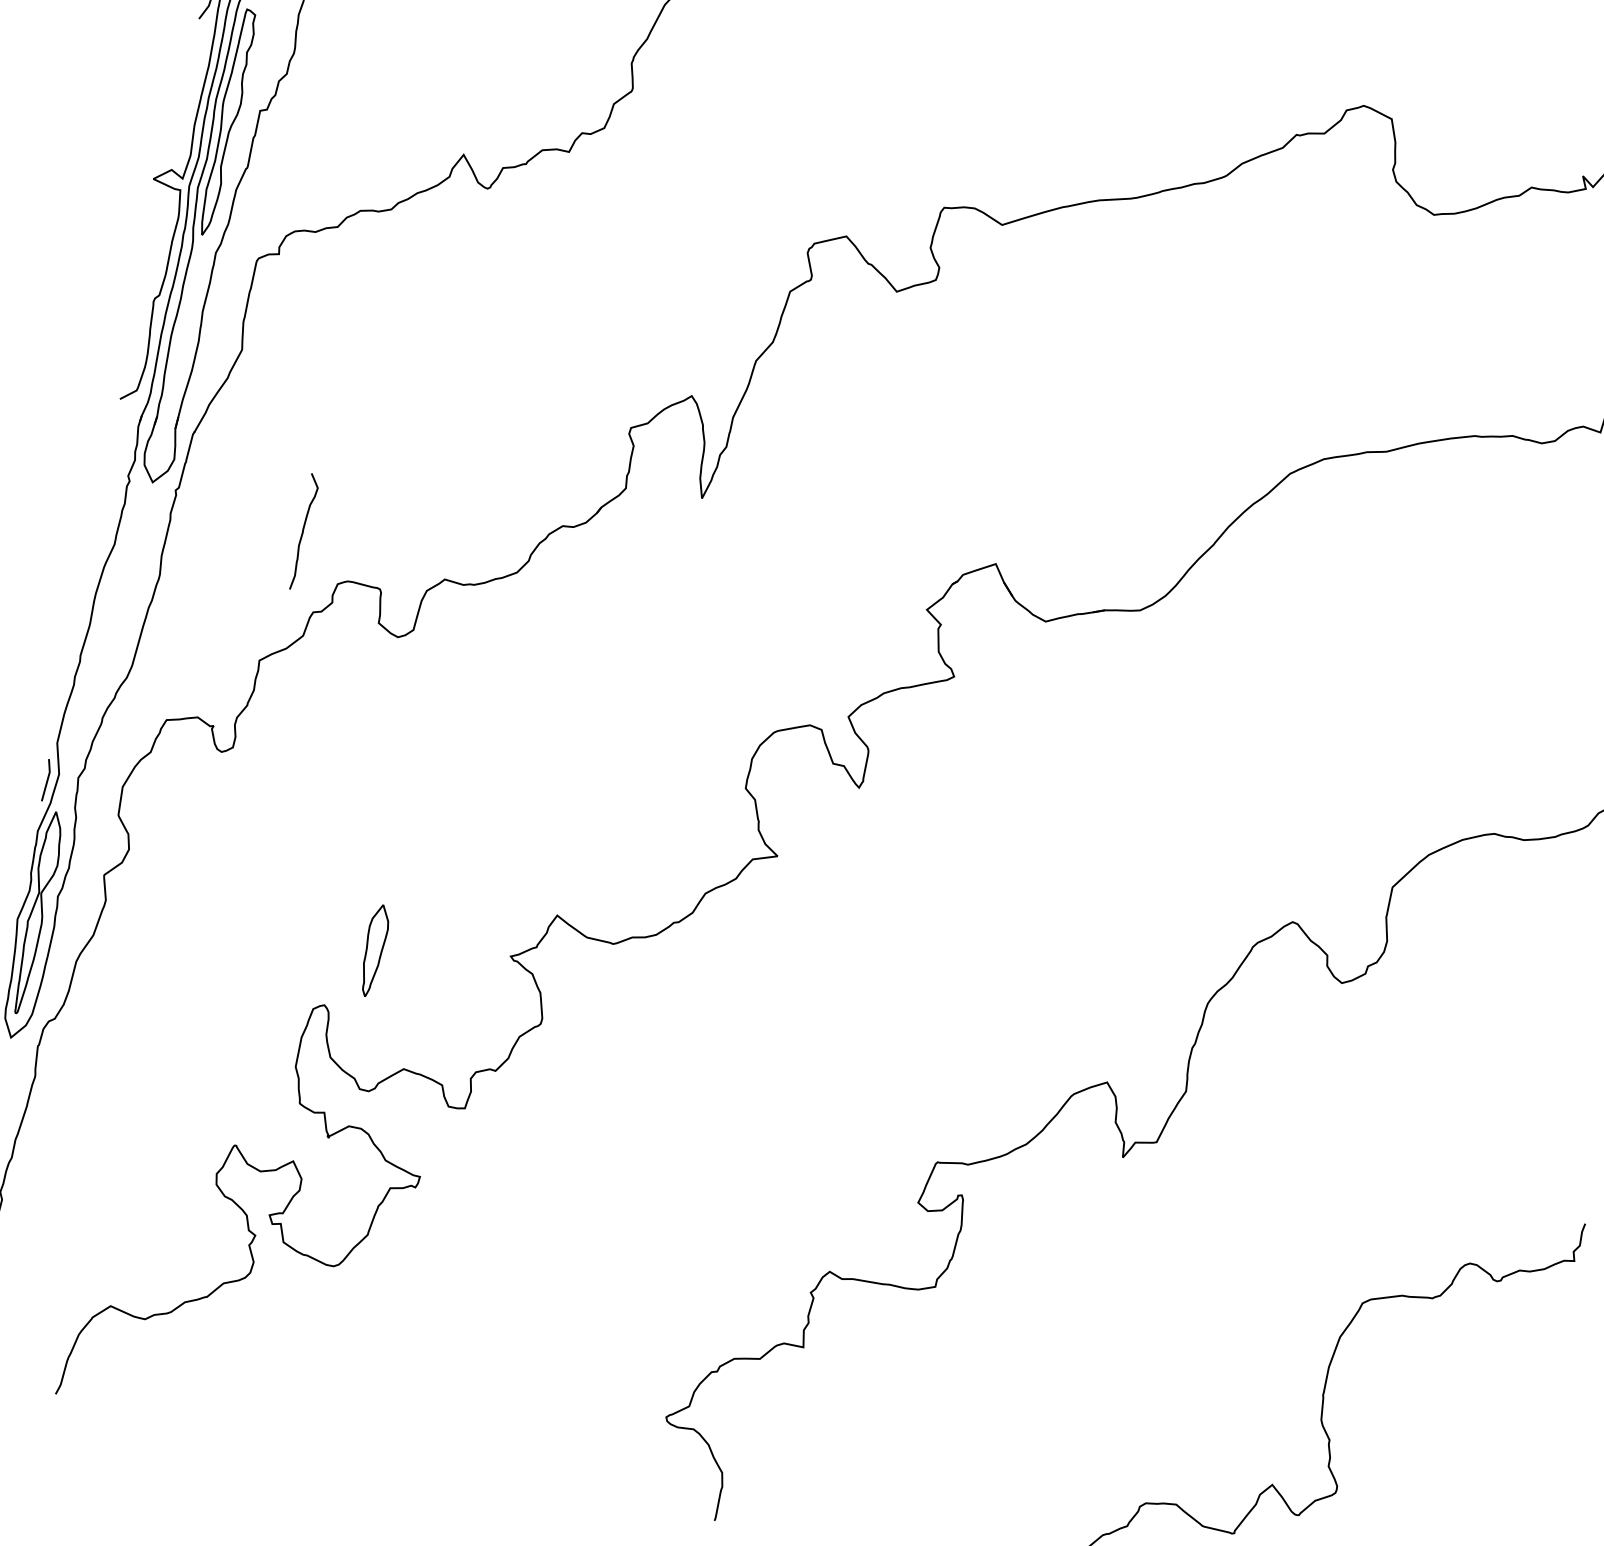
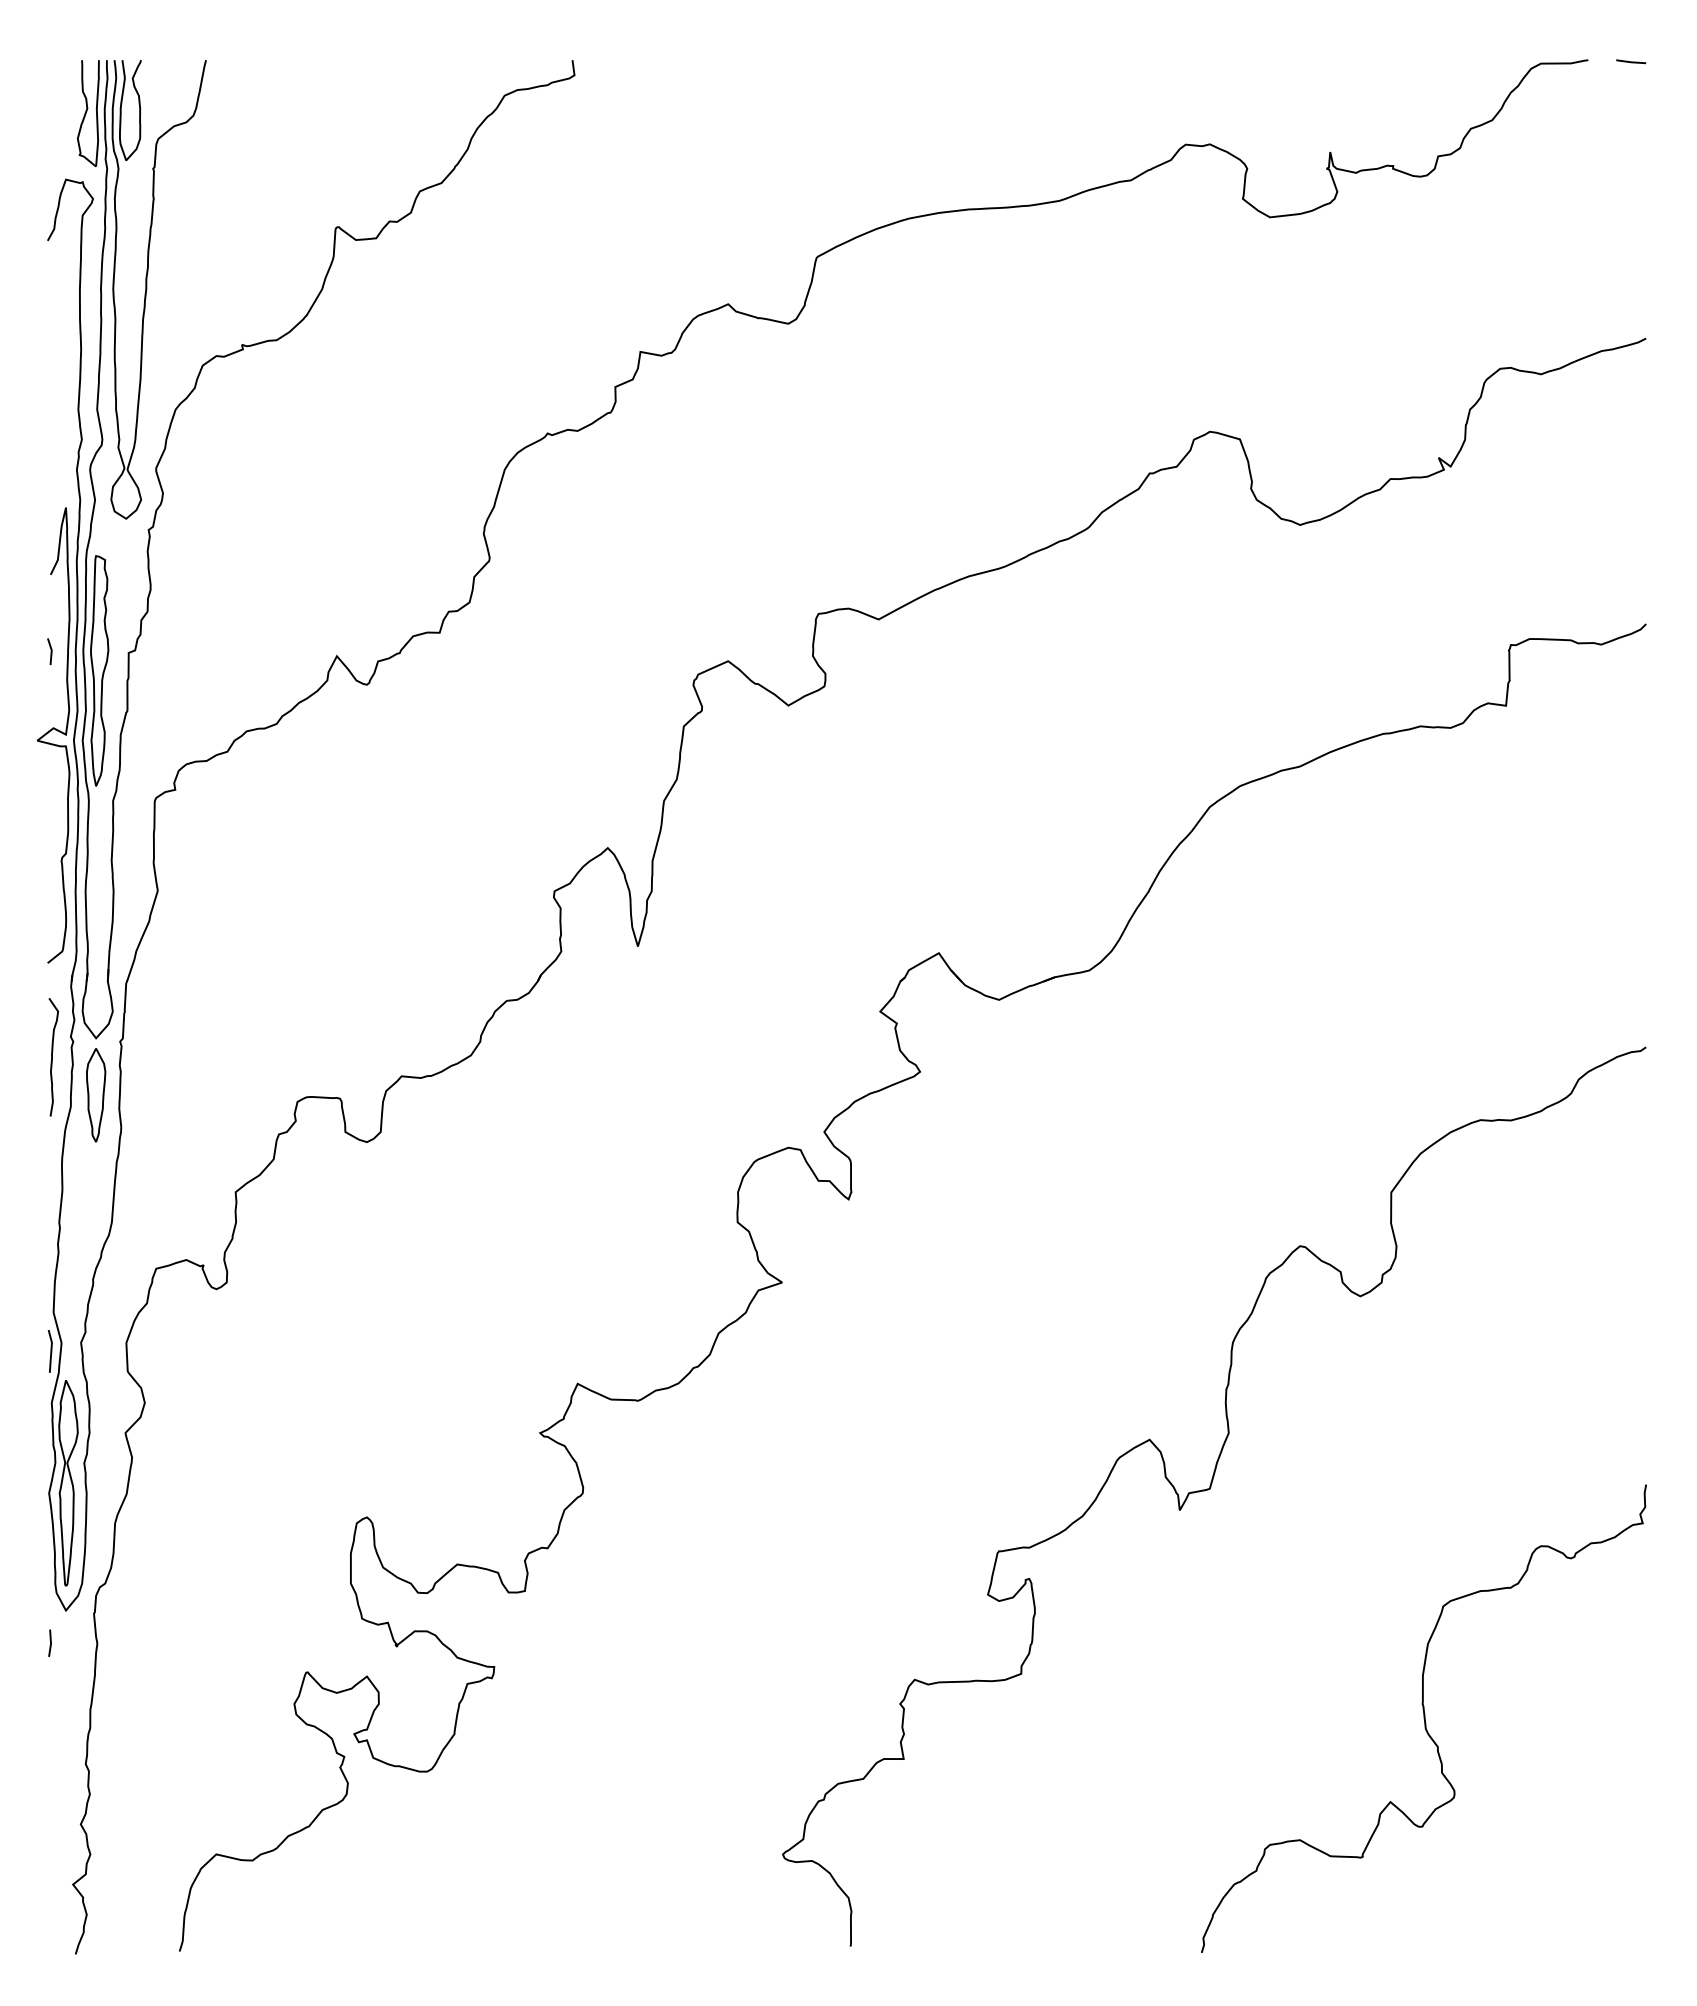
line: (183, 94) -> (50, 651), added
curve: (303, 531) -> (52, 1057), moved
part: (374, 951) -> (96, 1095), moved

